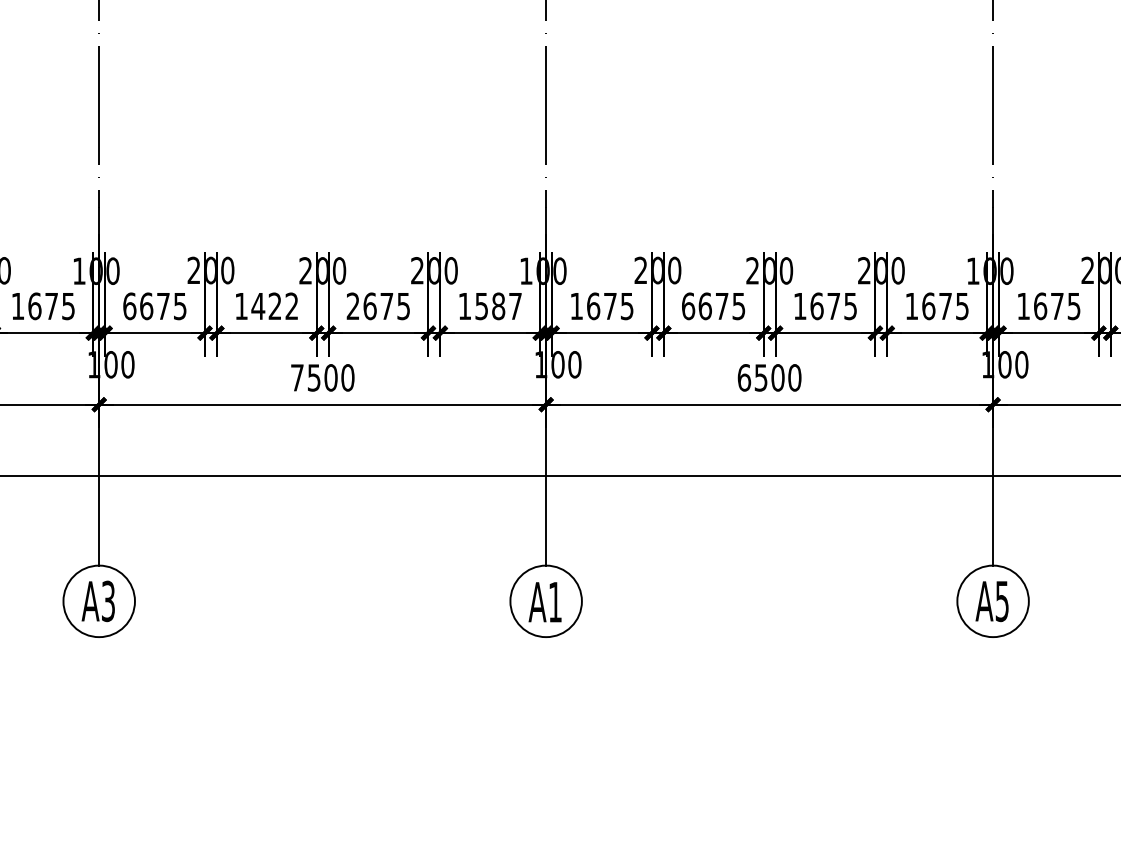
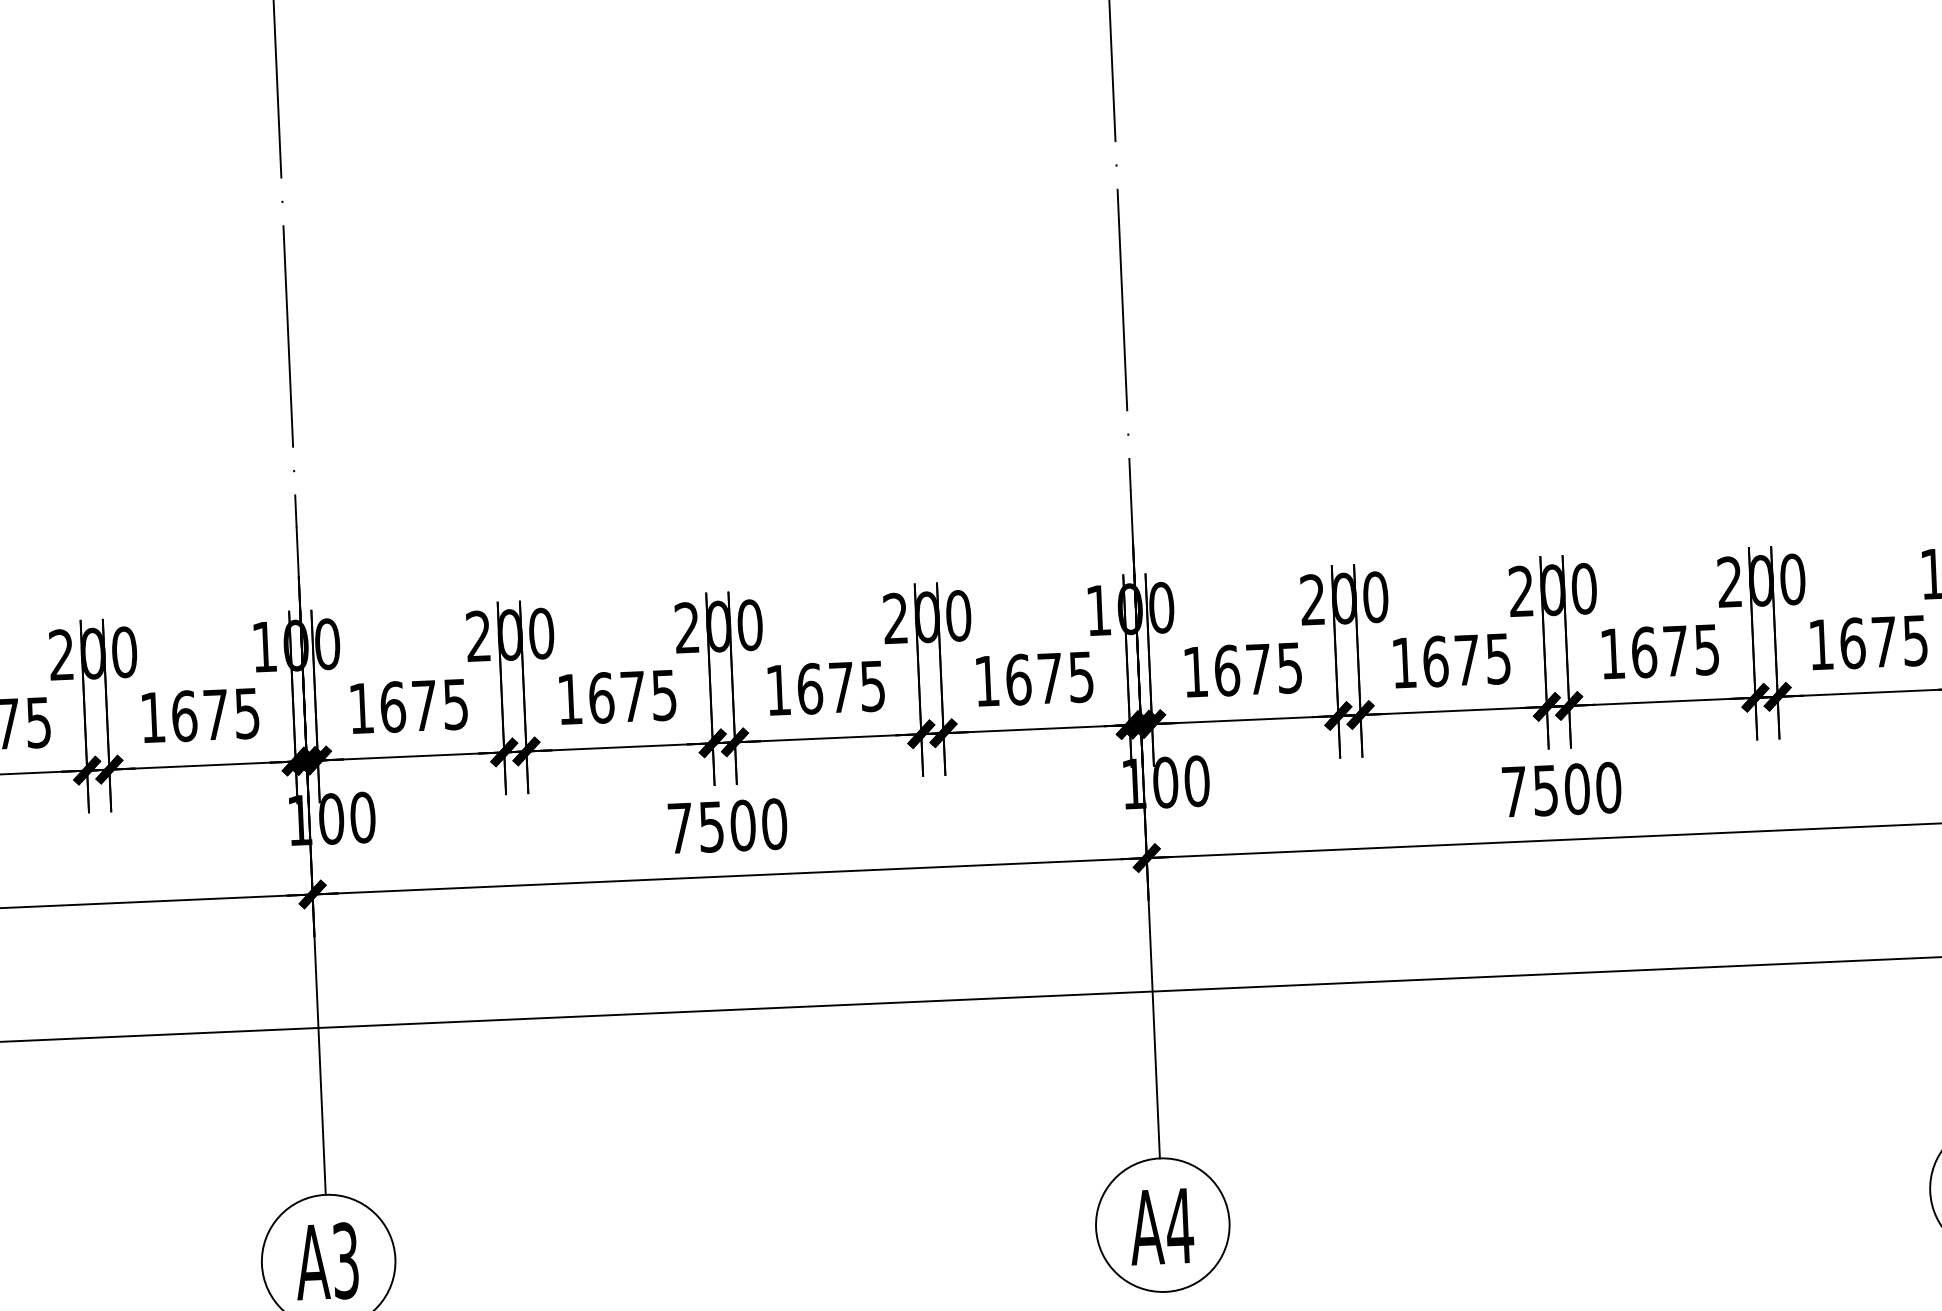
text: (352, 305) -> (777, 688), 2675 -> 1675
text: (129, 306) -> (361, 708), 6675 -> 1675
text: (274, 306) -> (631, 696), 1422 -> 1675
text: (498, 306) -> (1049, 678), 1587 -> 1675
text: (688, 306) -> (1404, 663), 6675 -> 1675
text: (744, 377) -> (1514, 791), 6500 -> 7500
text: (555, 602) -> (1180, 1226), A1 -> A4

